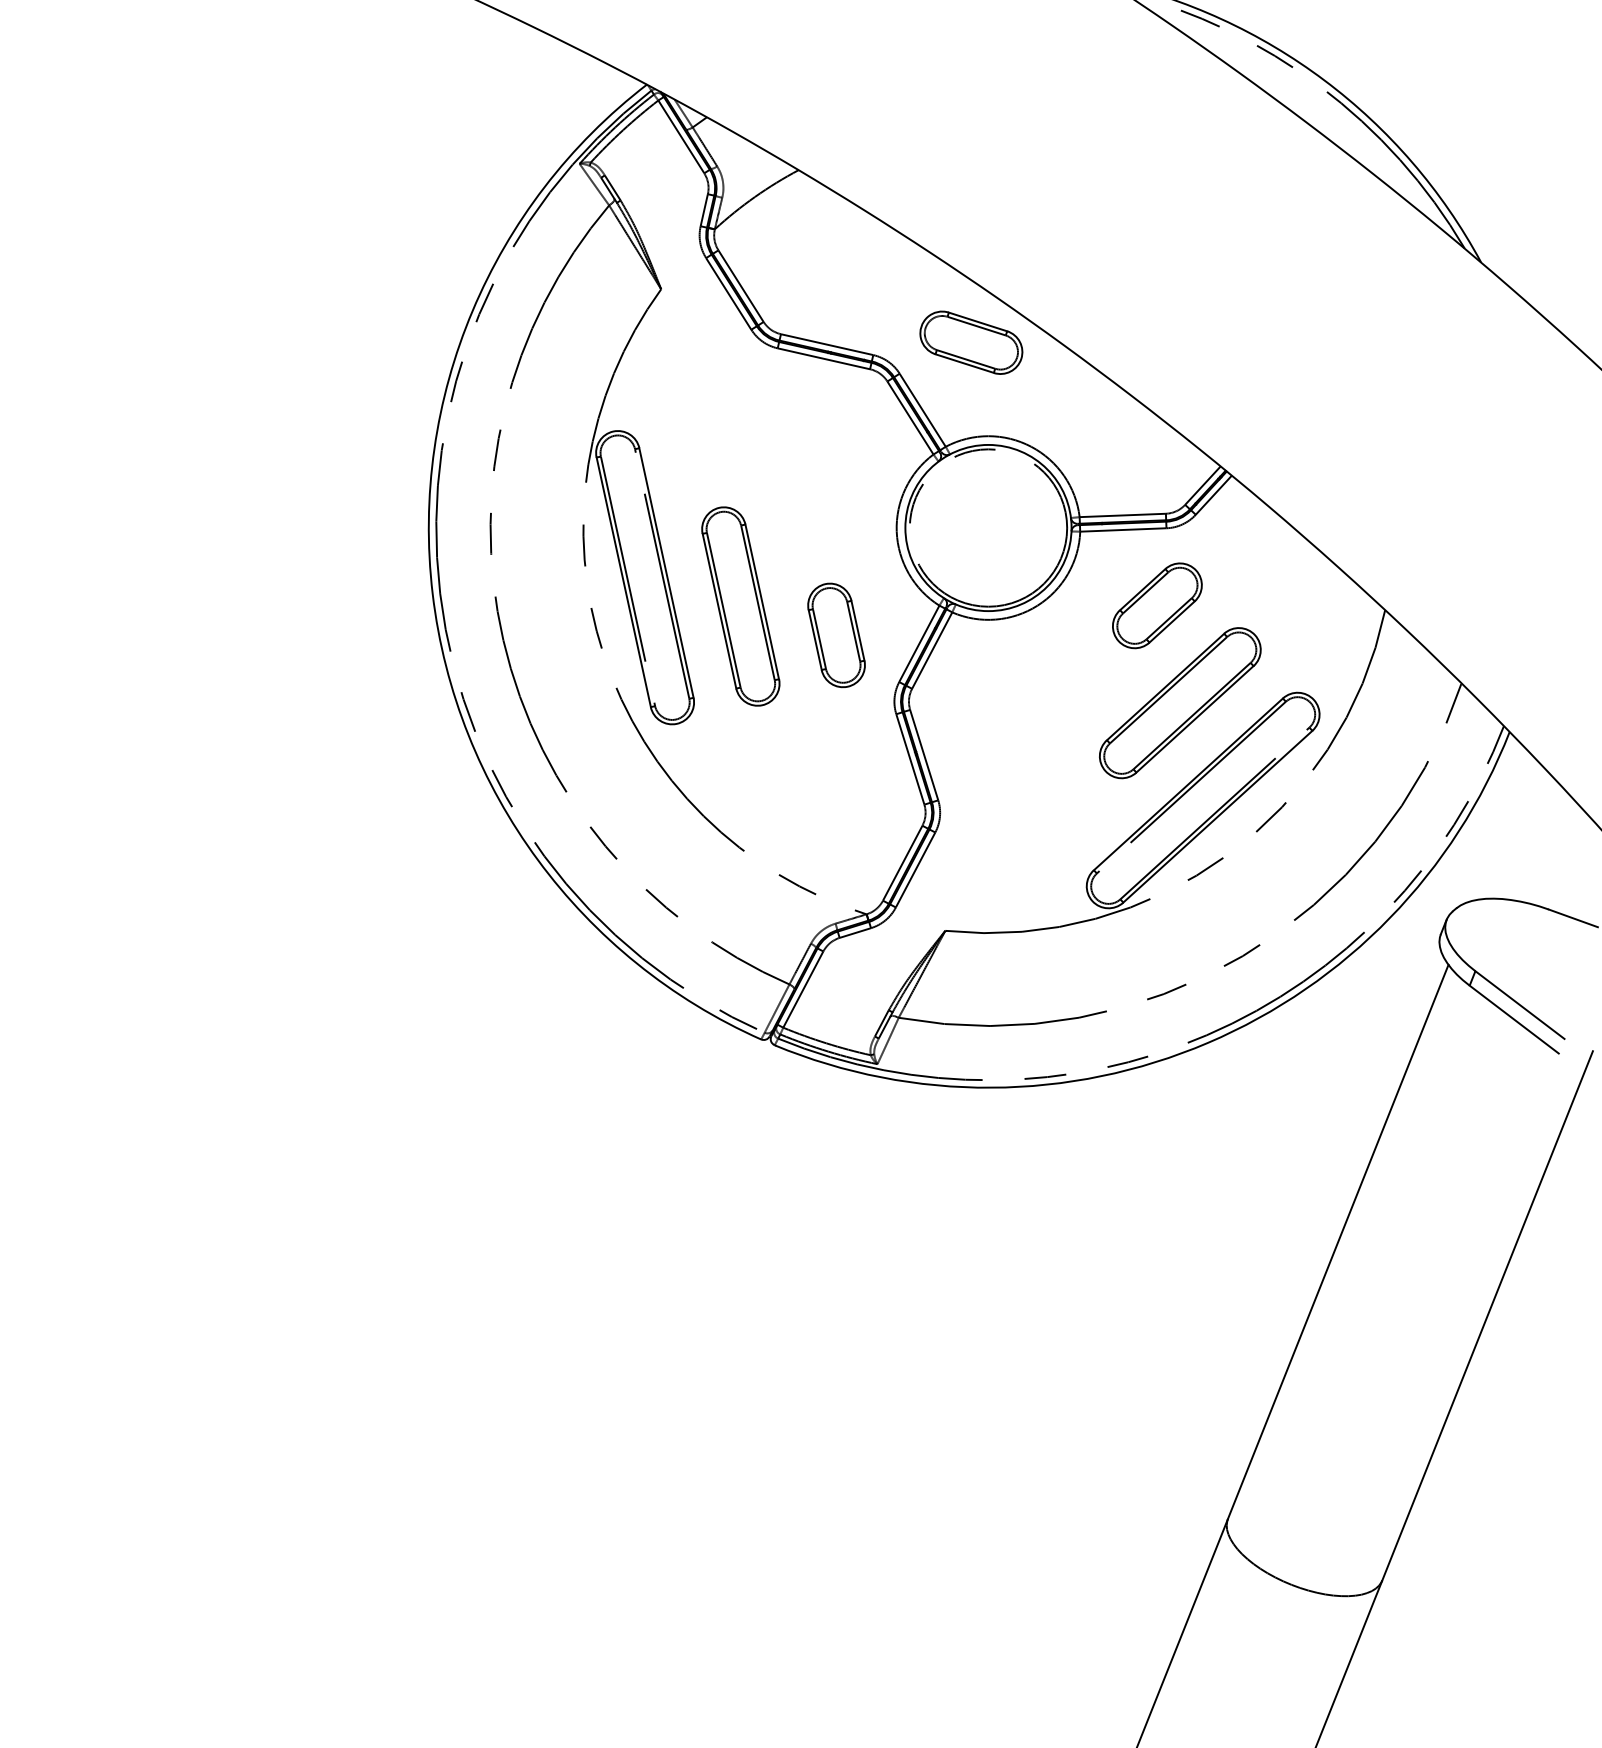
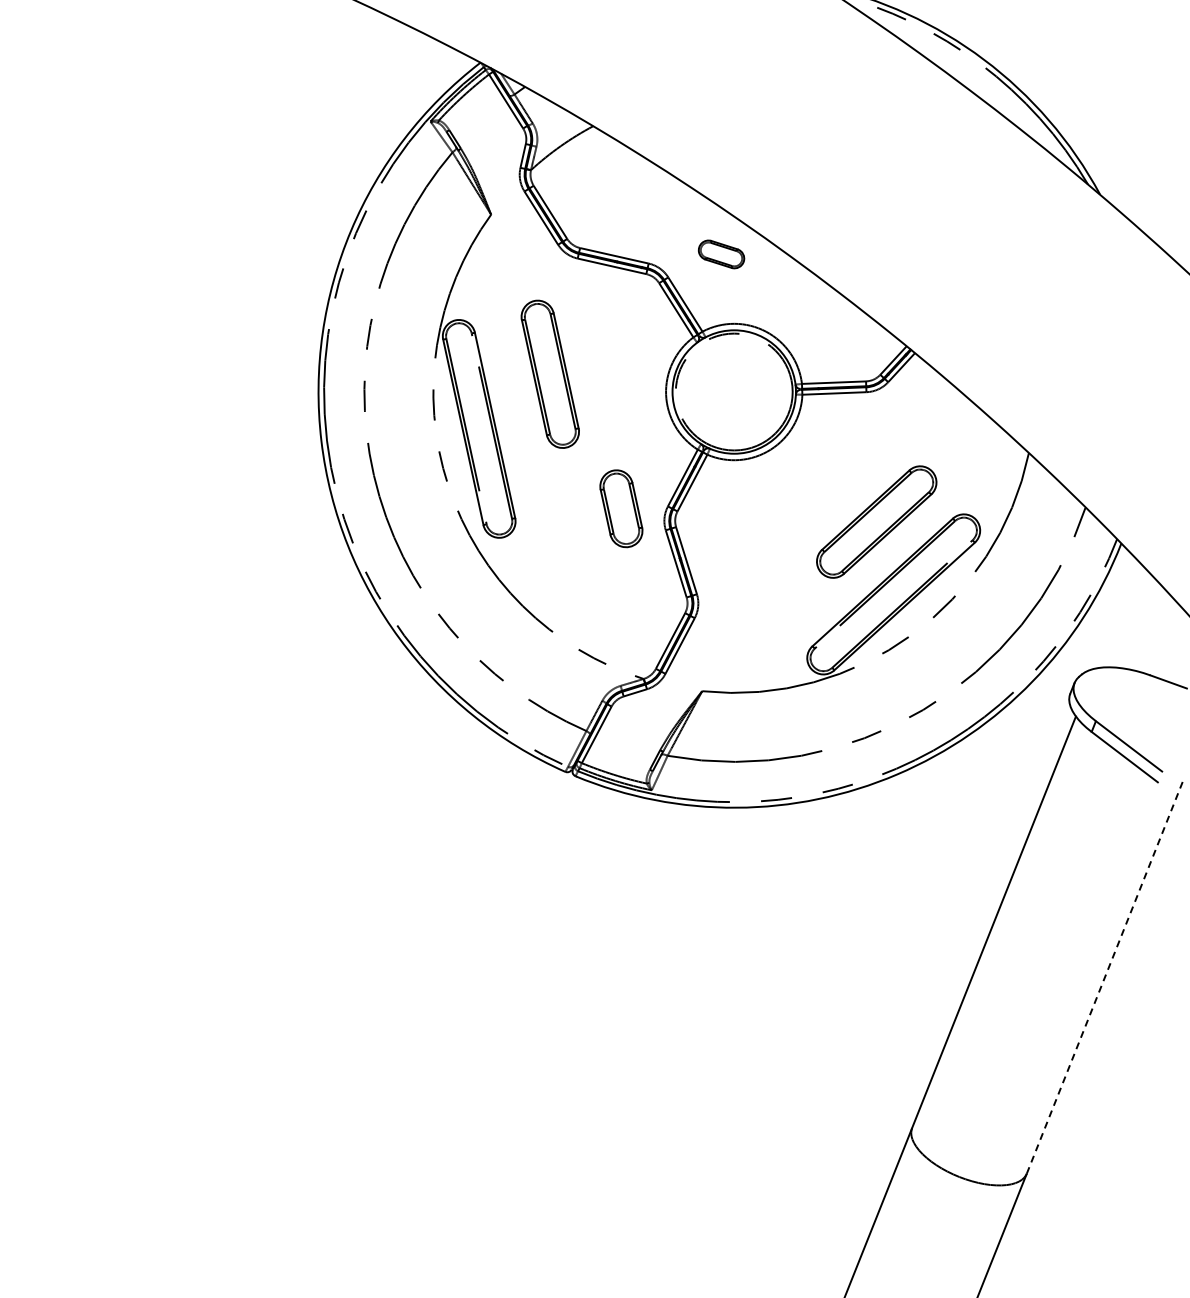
part: (971, 342) -> (721, 254), size x0.6
part: (739, 605) -> (549, 373), moved
part: (1157, 605) -> (859, 449), removed
part: (836, 635) -> (621, 508), moved
line: (1488, 1316) -> (1105, 977), solid -> dashed

